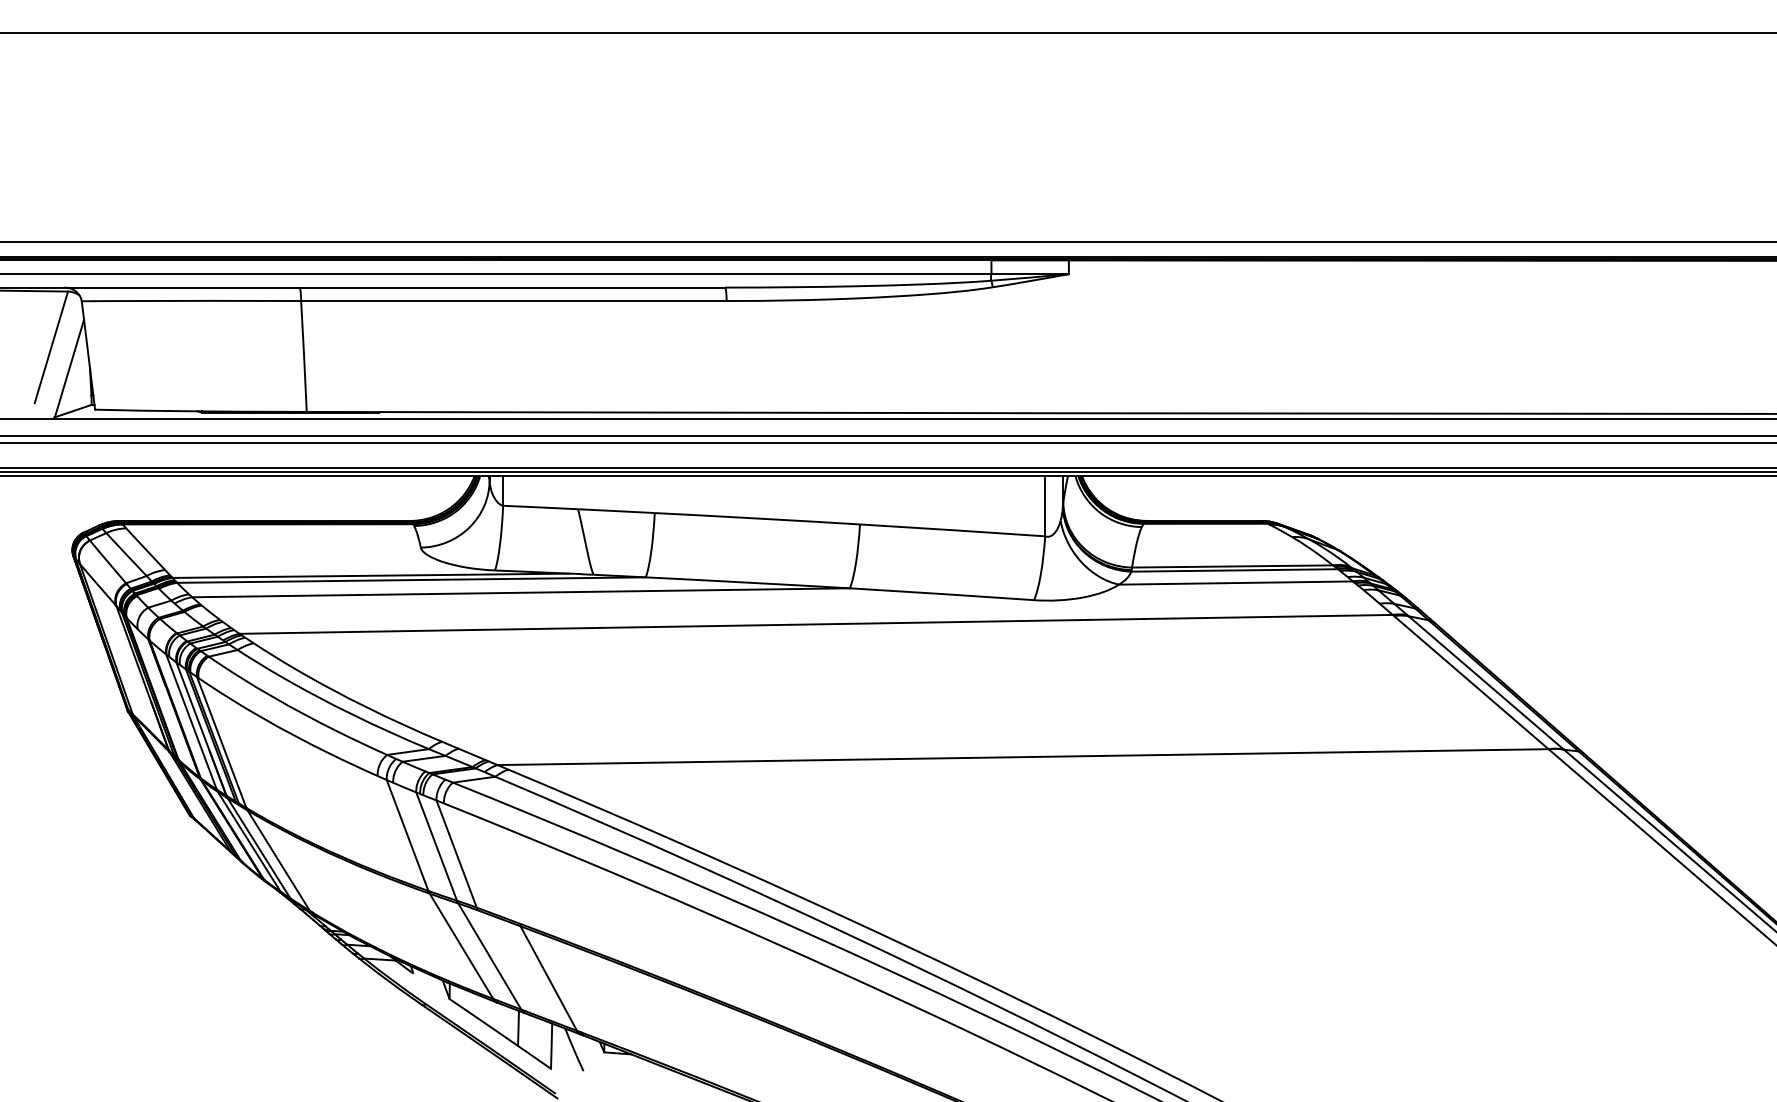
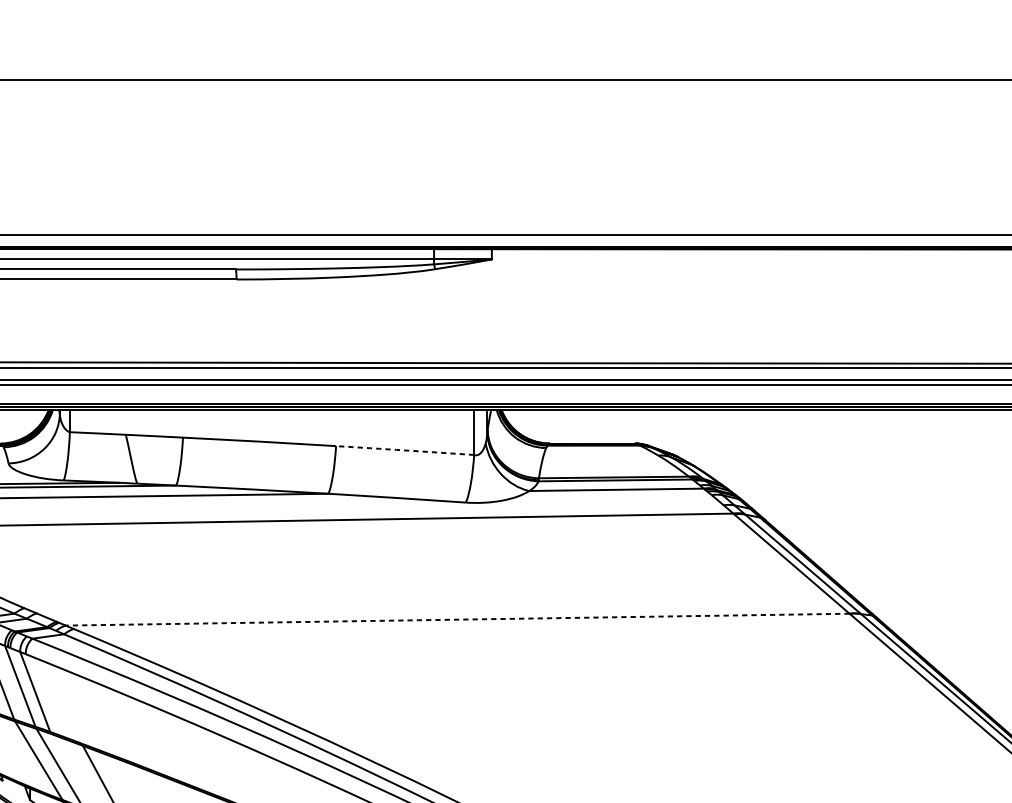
arc: (952, 530) -> (405, 450), solid -> dashed
line: (1023, 757) -> (458, 619), solid -> dashed

